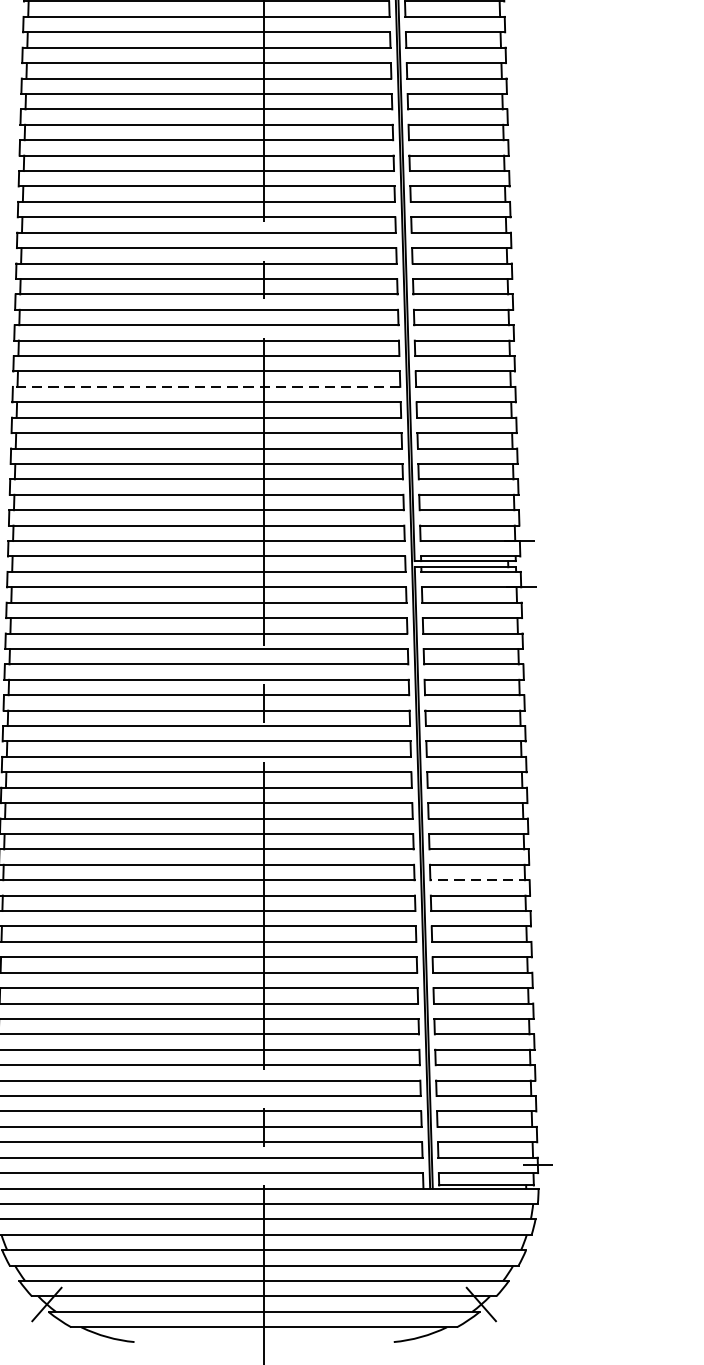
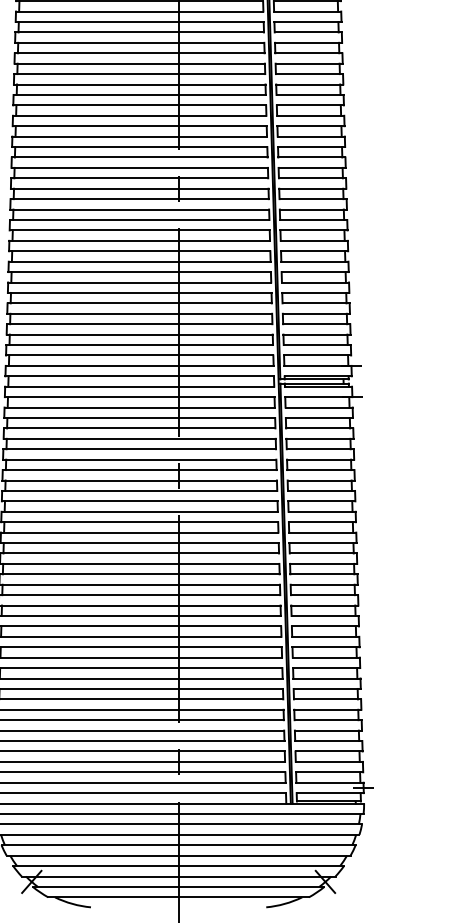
line: (206, 386) -> (139, 261), dashed -> solid
line: (479, 880) -> (324, 595), dashed -> solid

